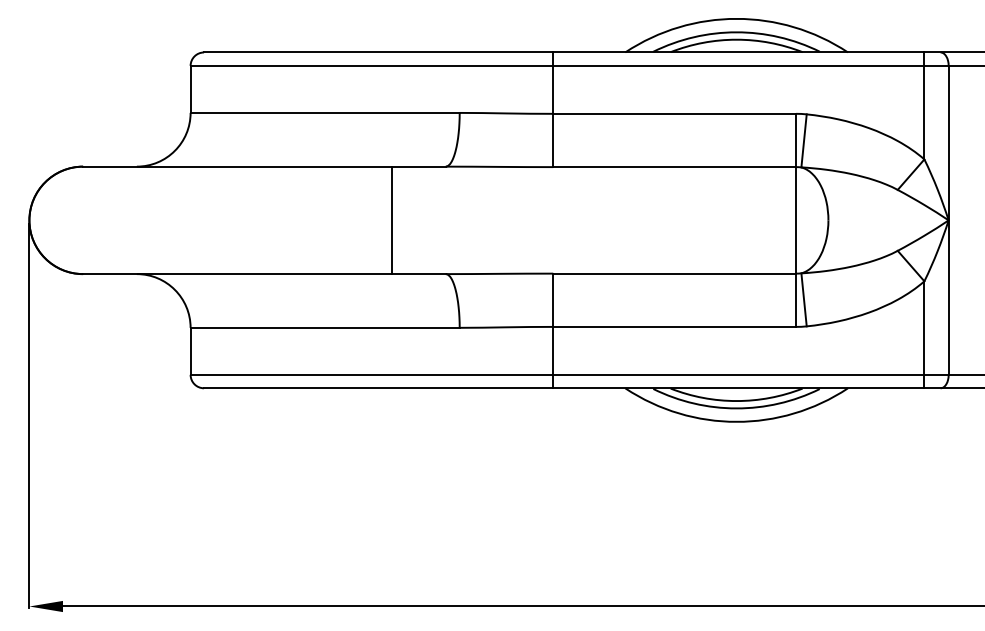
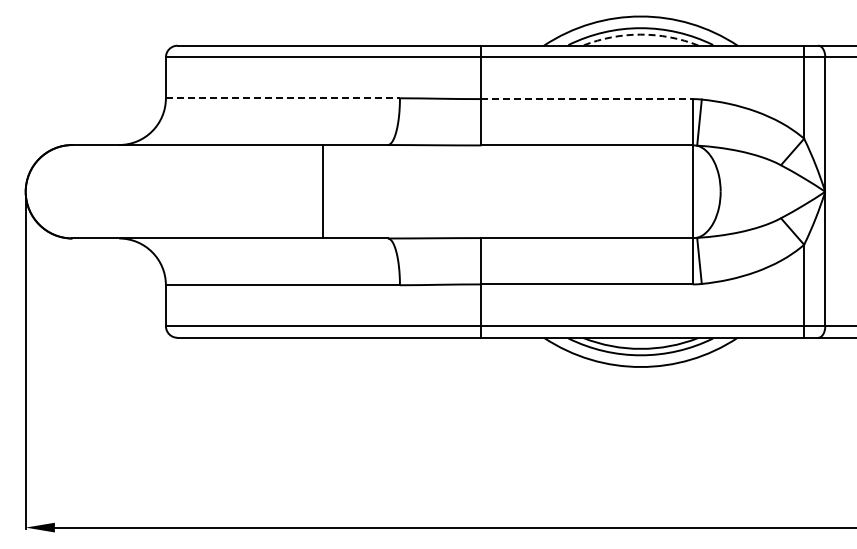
arc: (736, 39) -> (640, 34), solid -> dashed
line: (325, 113) -> (283, 98), solid -> dashed
line: (674, 114) -> (586, 99), solid -> dashed
line: (392, 220) -> (323, 191), moved

